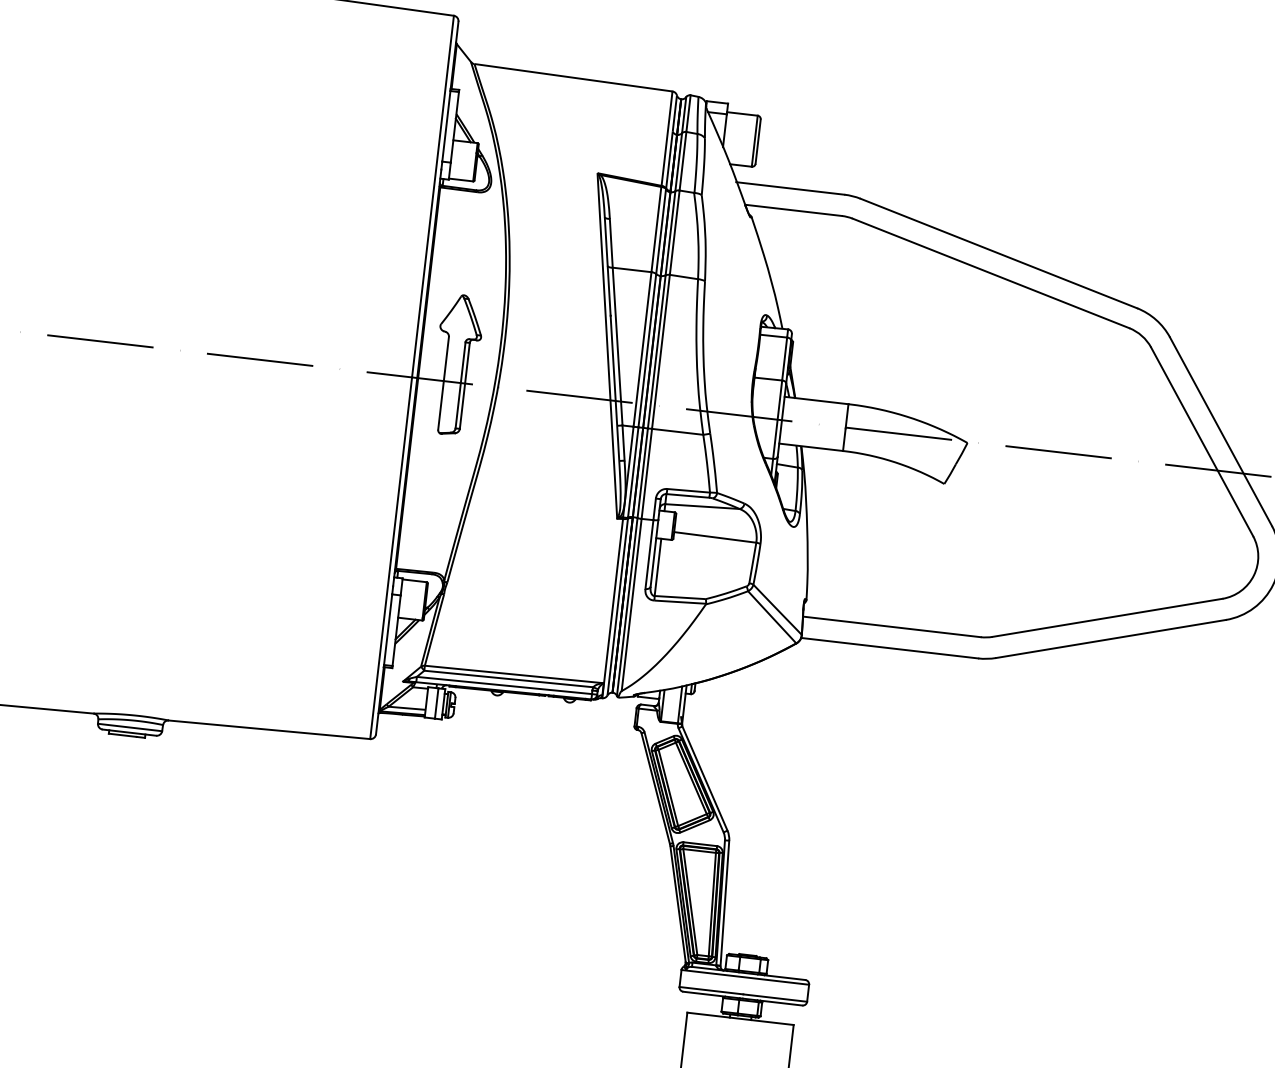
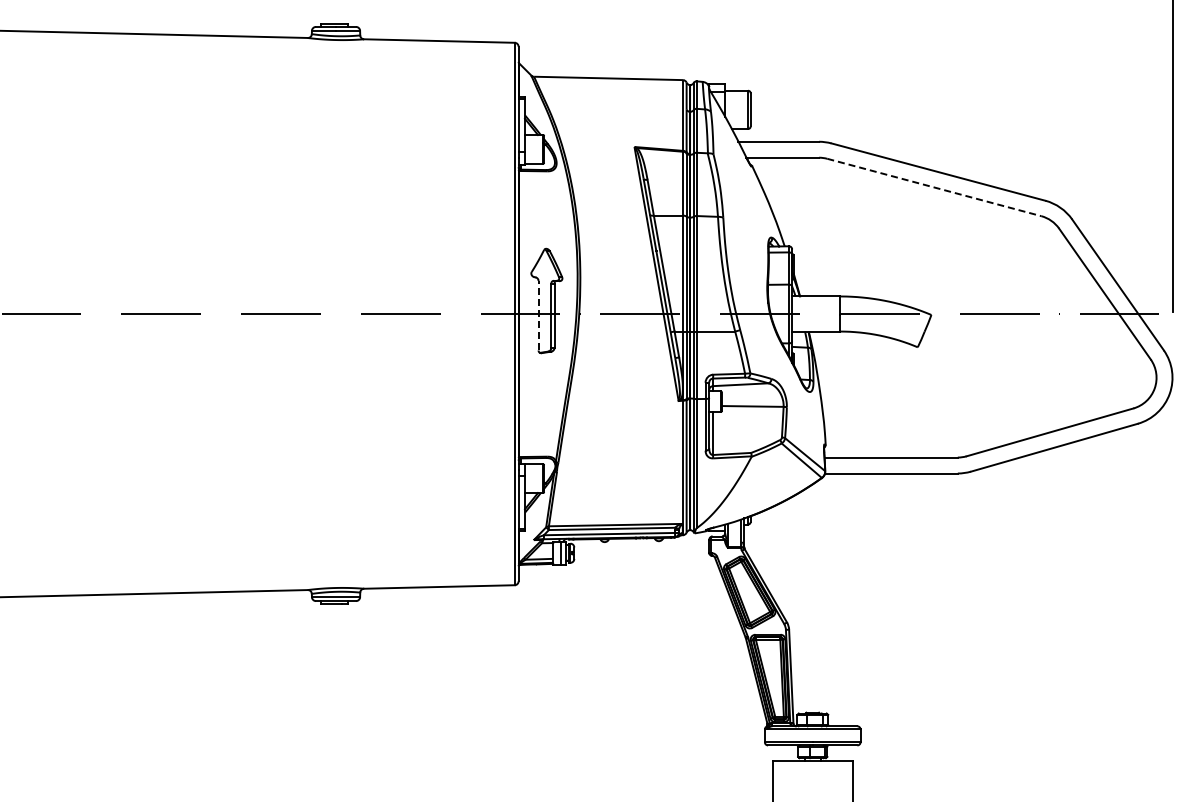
line: (991, 273) -> (934, 187), solid -> dashed
line: (443, 383) -> (538, 315), solid -> dashed

